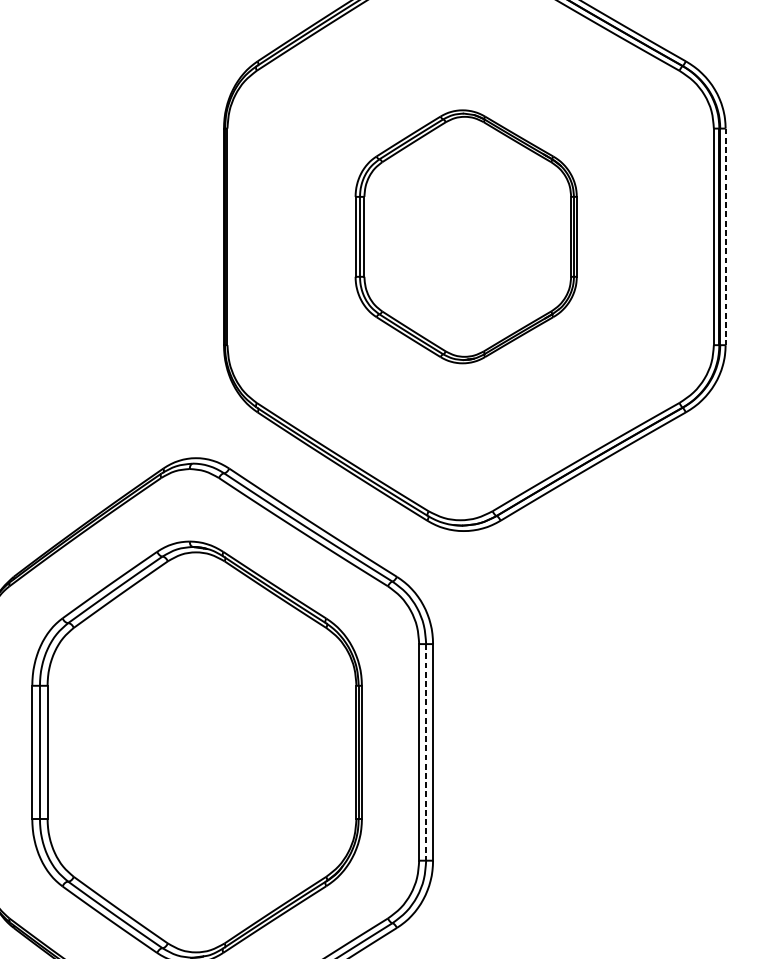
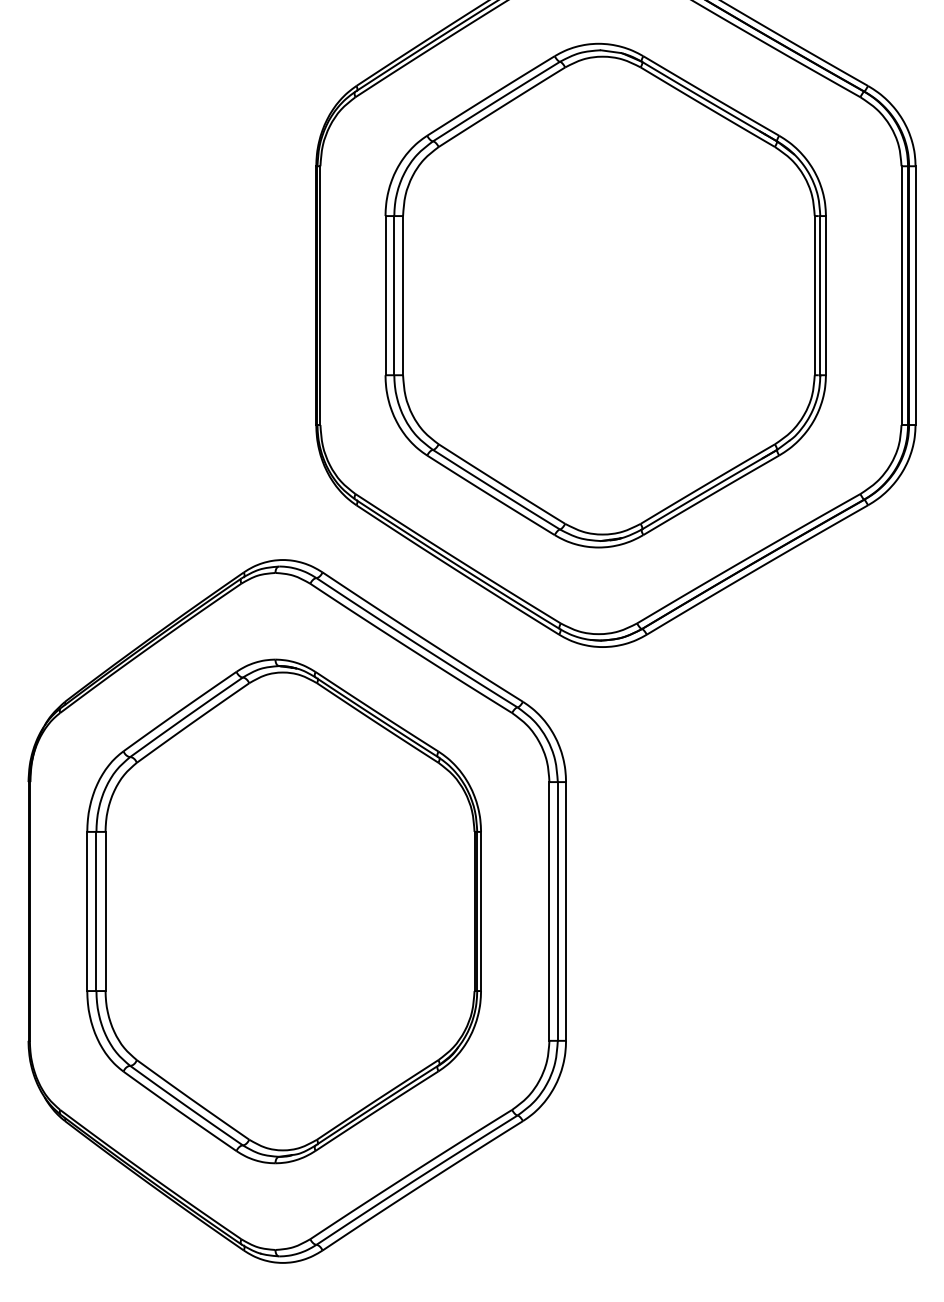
part: (466, 236) -> (605, 295), size x1.67
line: (725, 237) -> (915, 296), dashed -> solid
line: (425, 752) -> (557, 911), dashed -> solid

